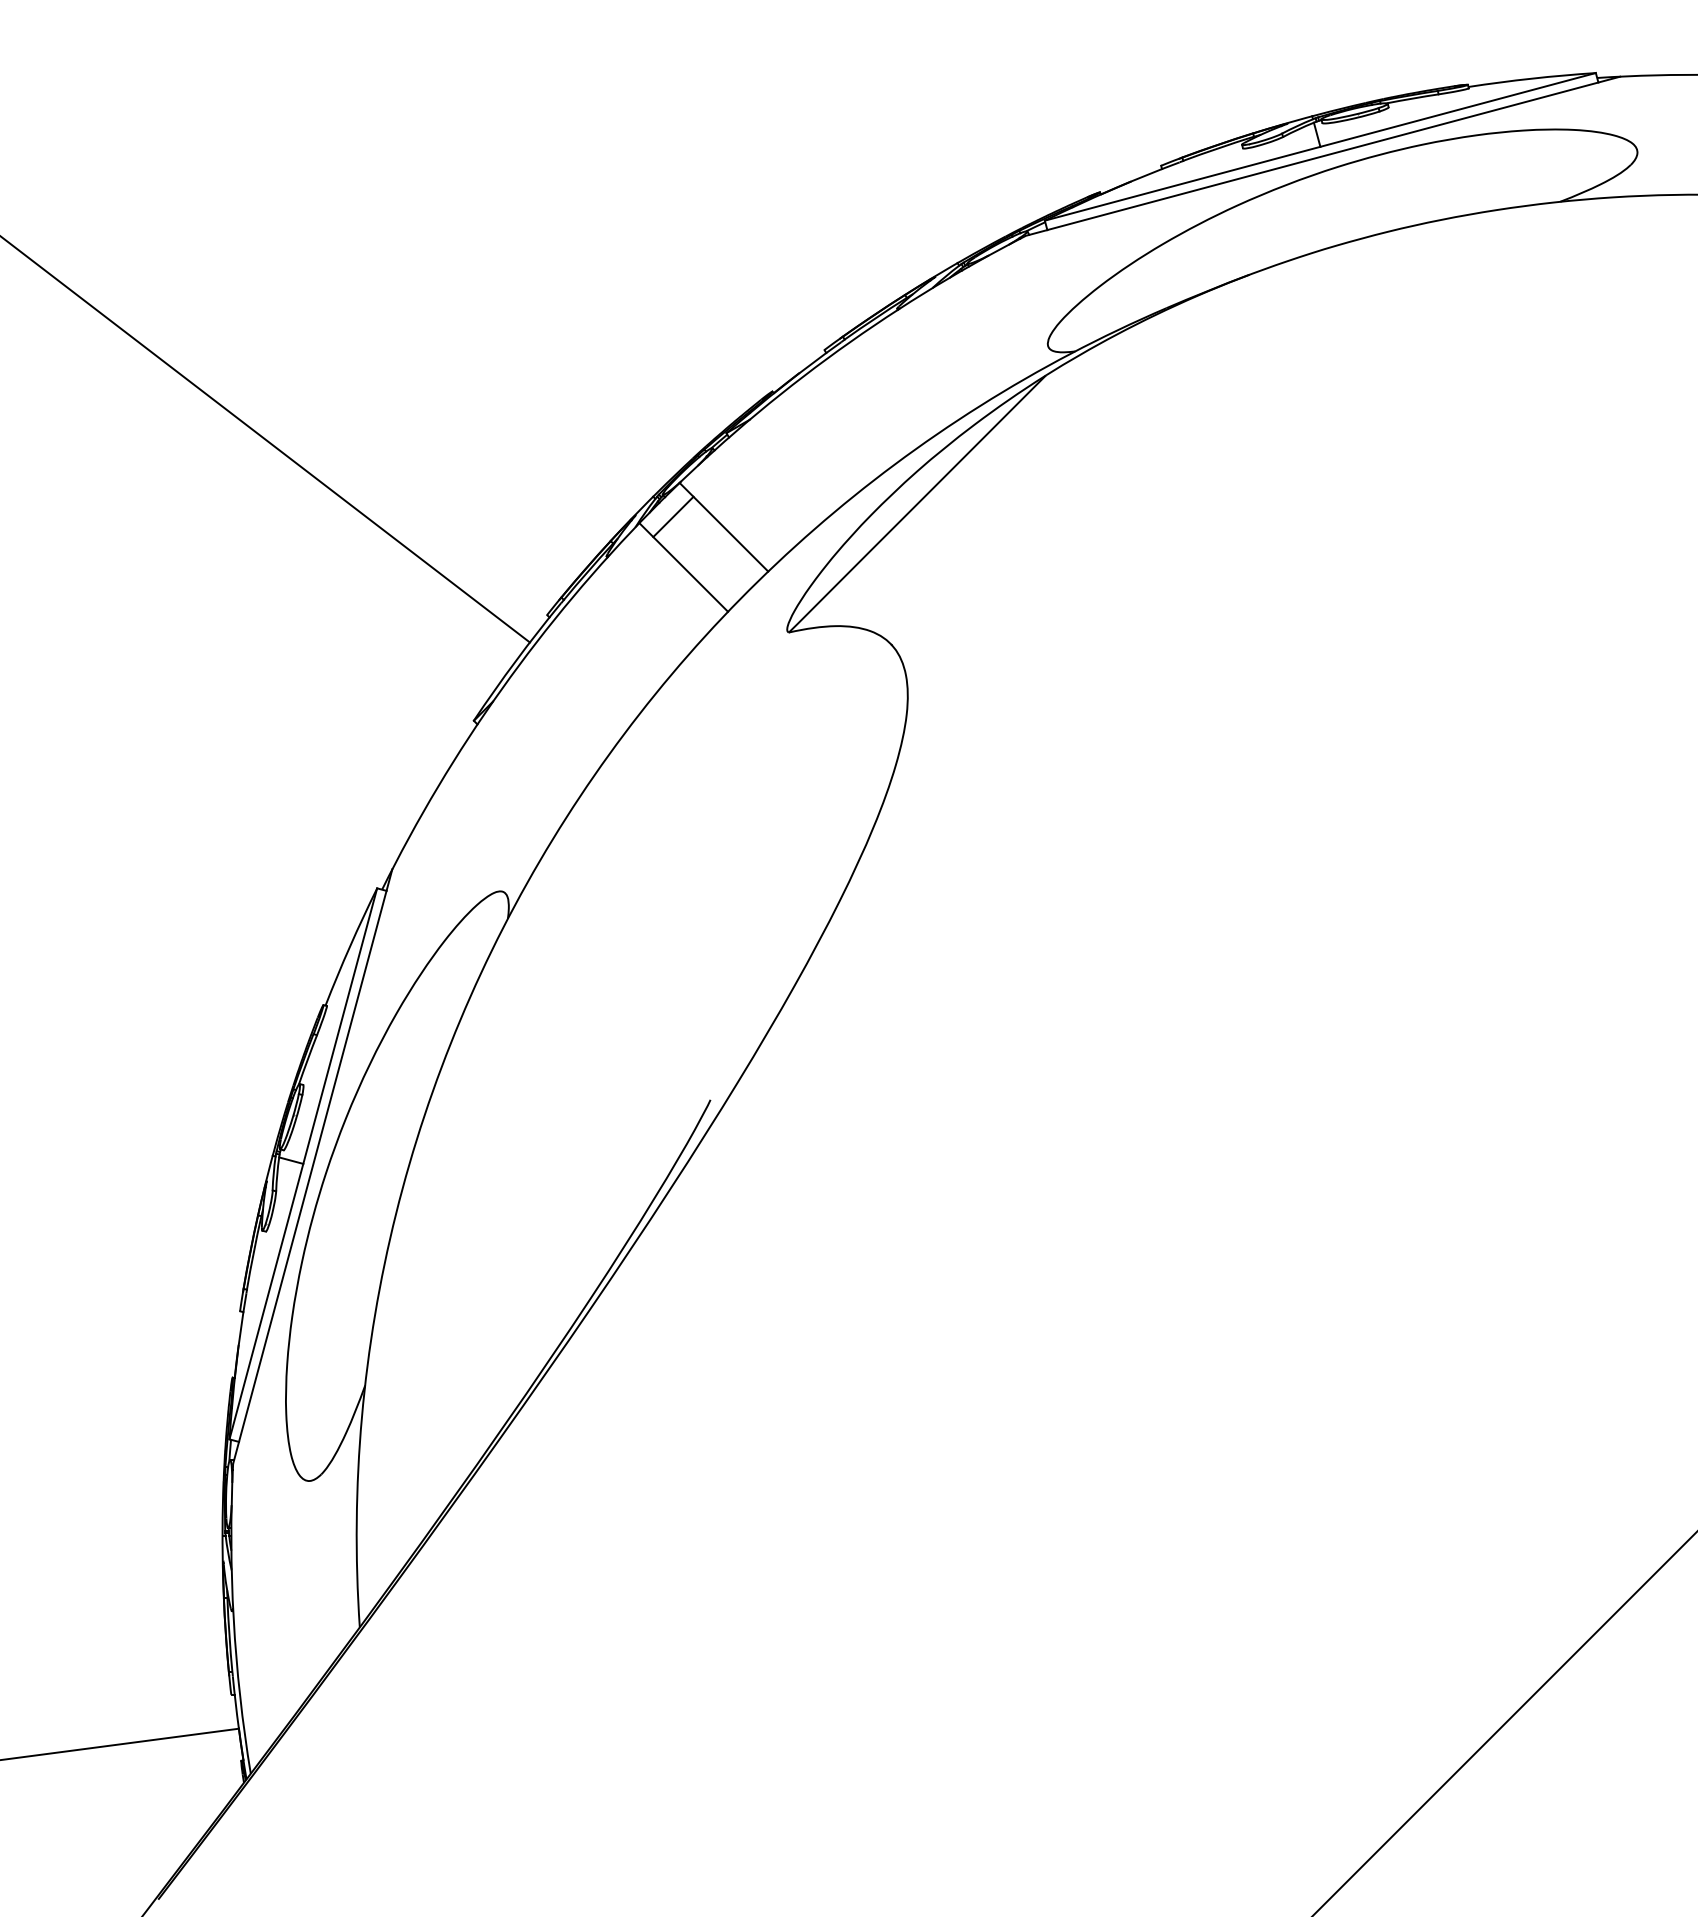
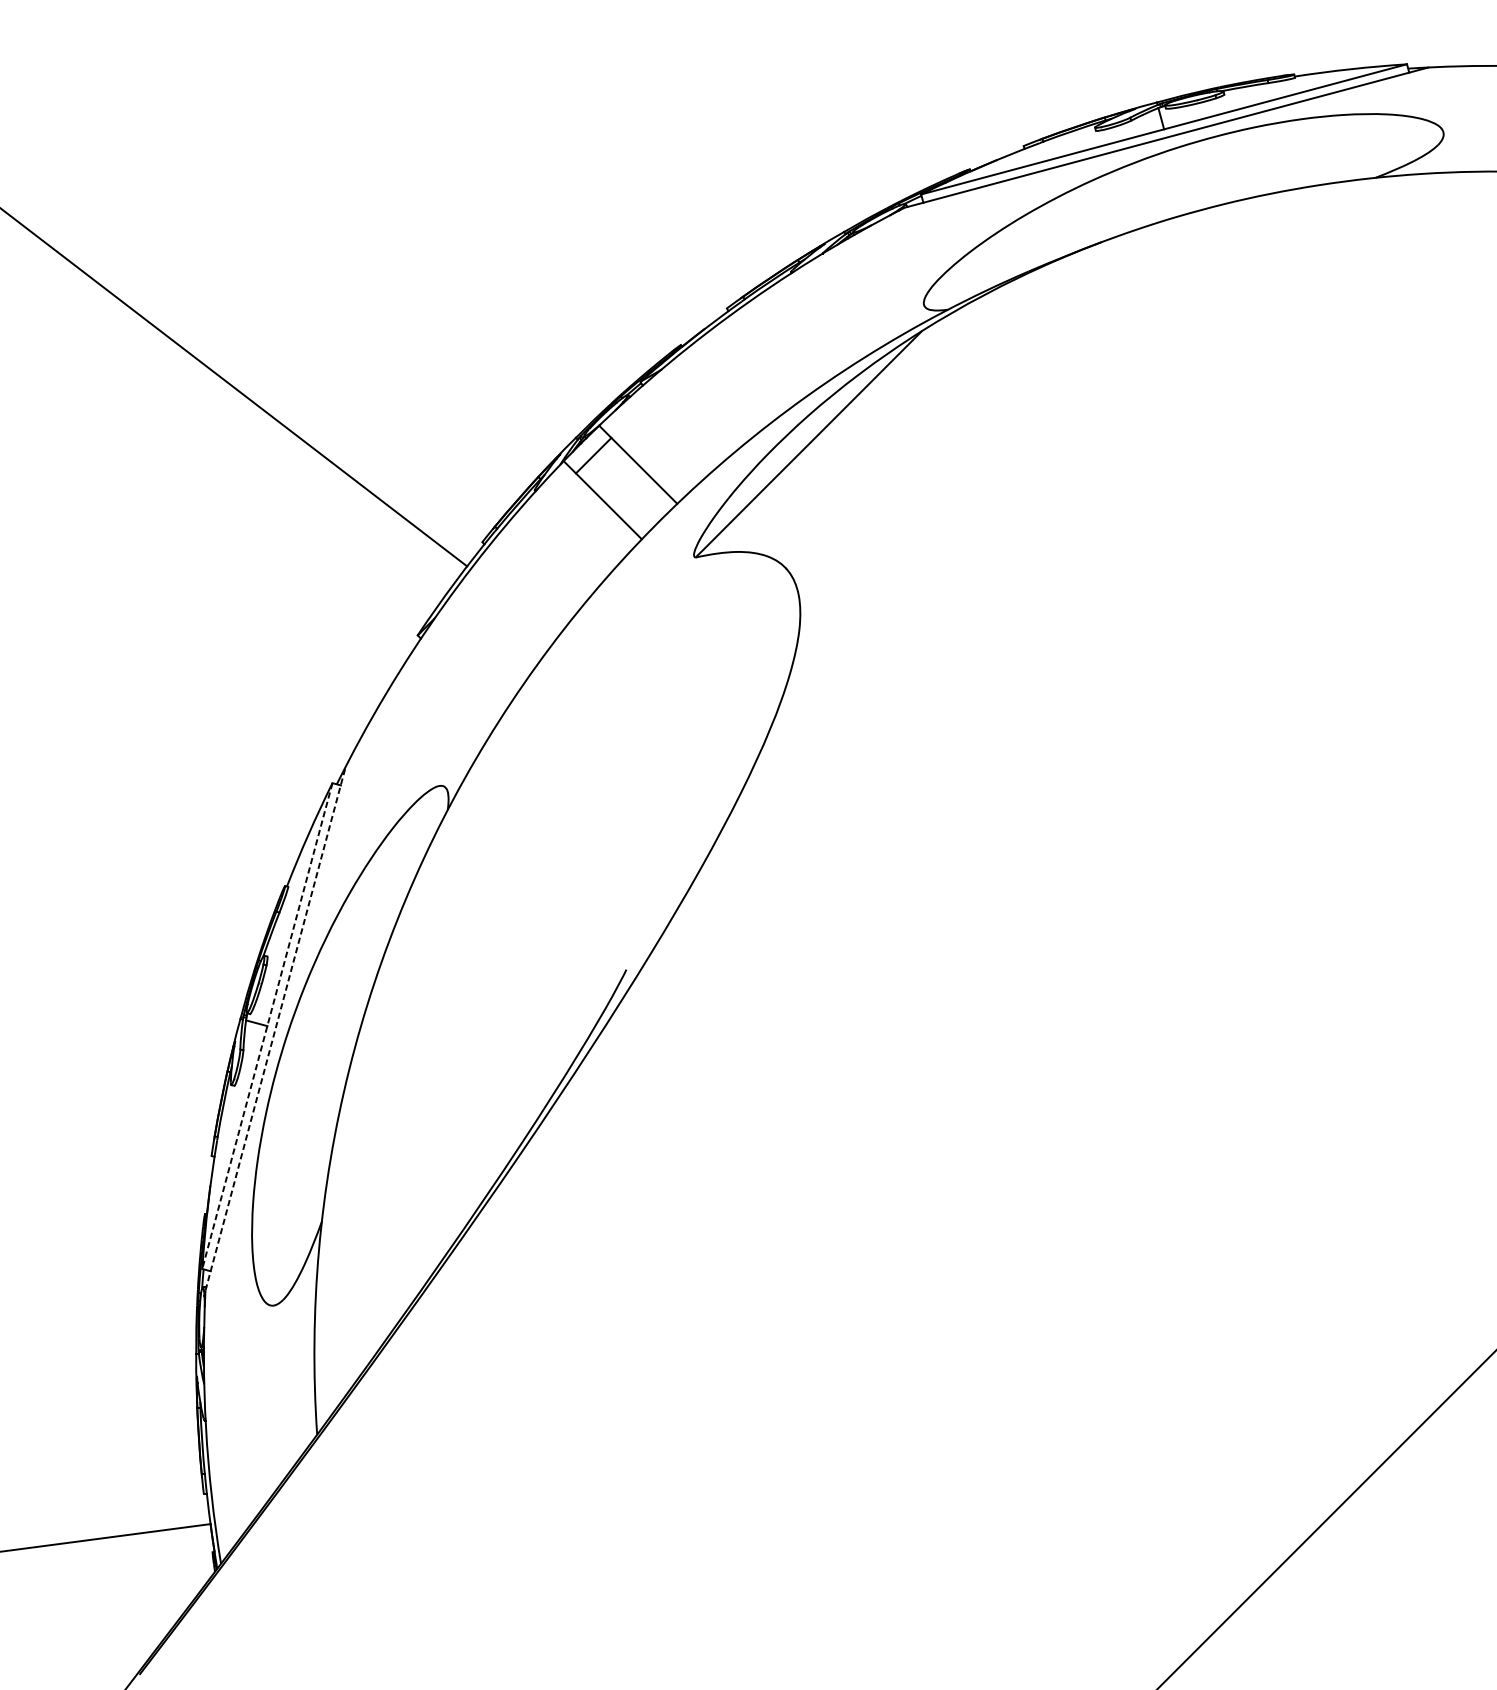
line: (303, 1164) -> (267, 1026), solid -> dashed
line: (312, 1166) -> (275, 1028), solid -> dashed

